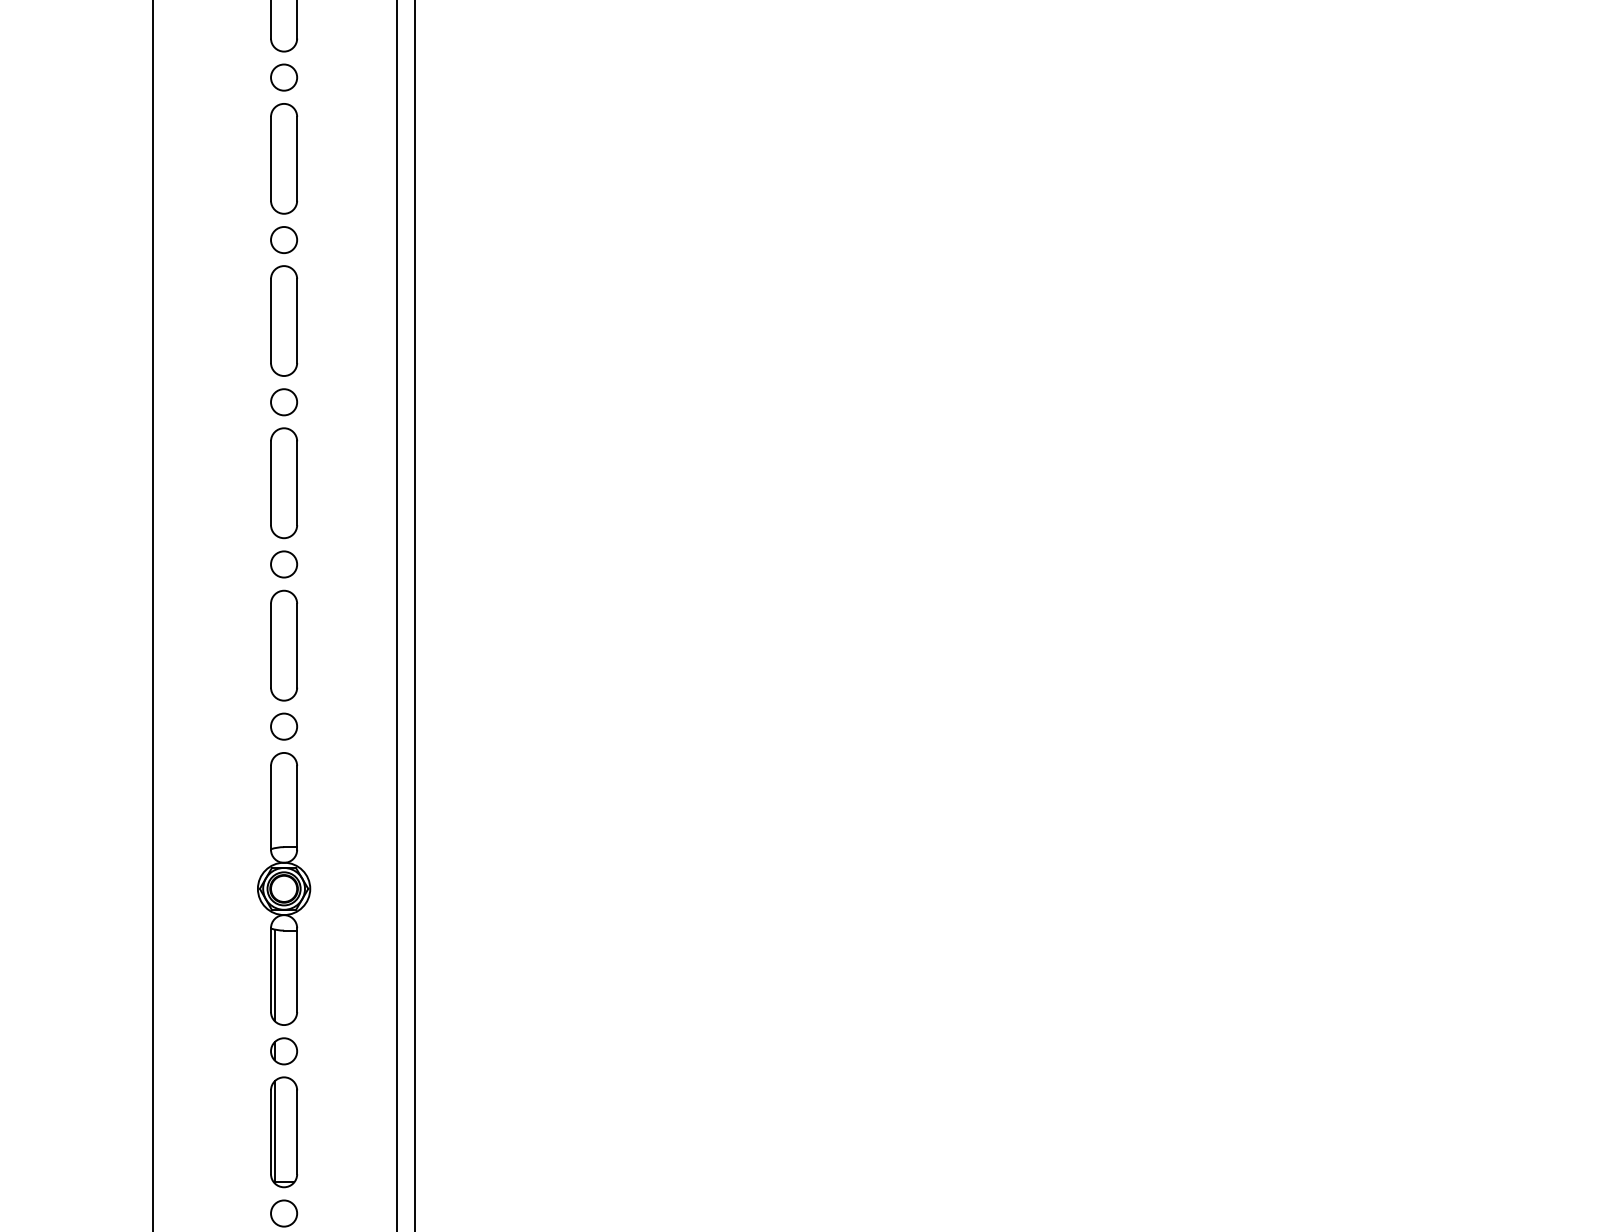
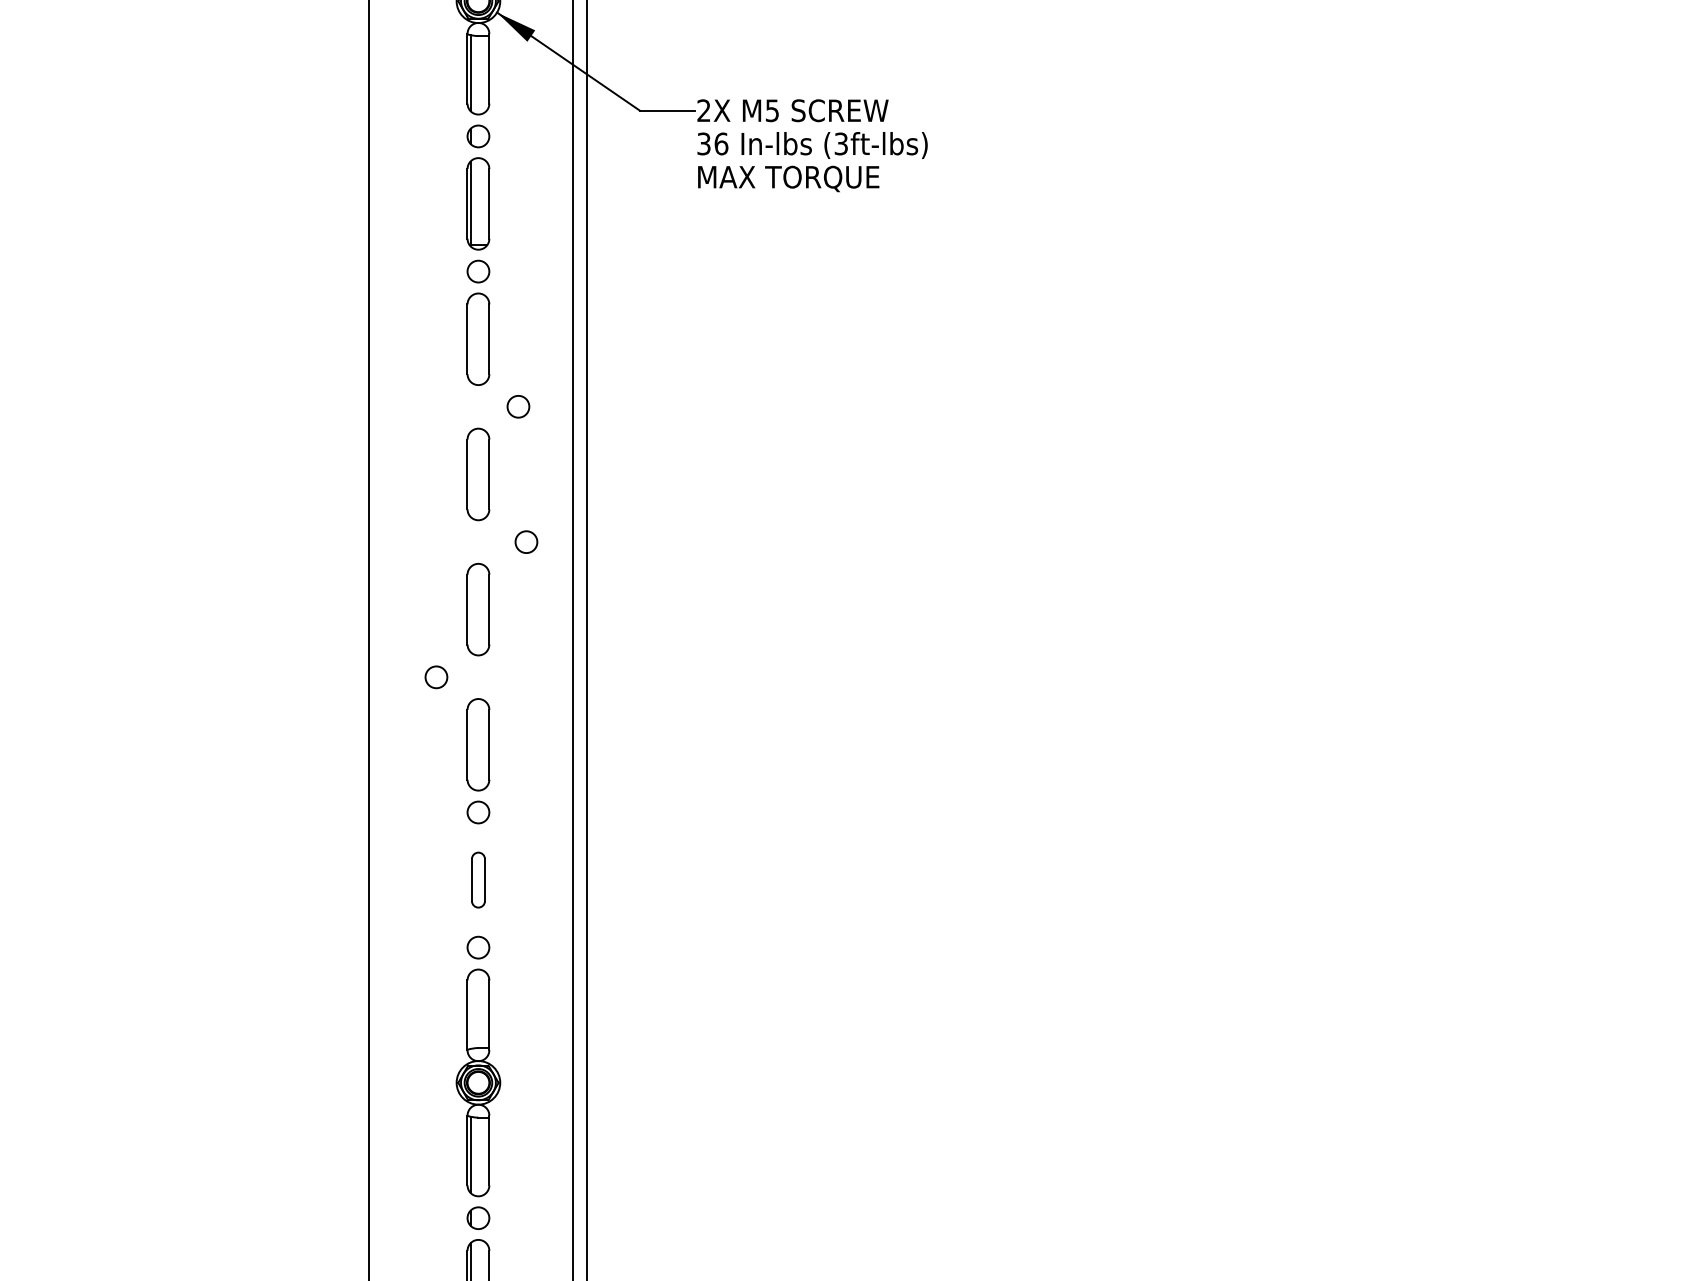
circle: (284, 77) -> (518, 406), moved
circle: (284, 239) -> (526, 541), moved
circle: (284, 402) -> (436, 677), moved
part: (284, 644) -> (478, 879), size x0.6

